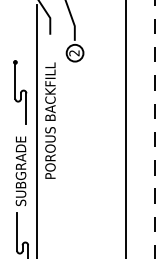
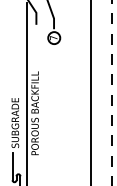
text: (74, 53) -> (53, 38), 2 -> 7
part: (20, 92) -> (14, 66), removed
text: (50, 120) -> (35, 113), moved

